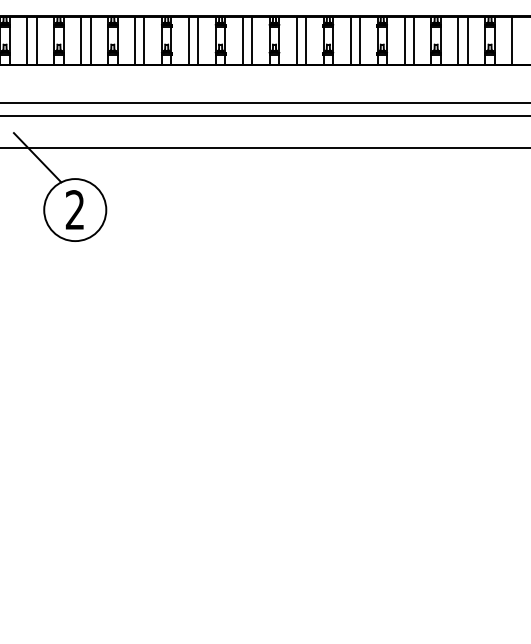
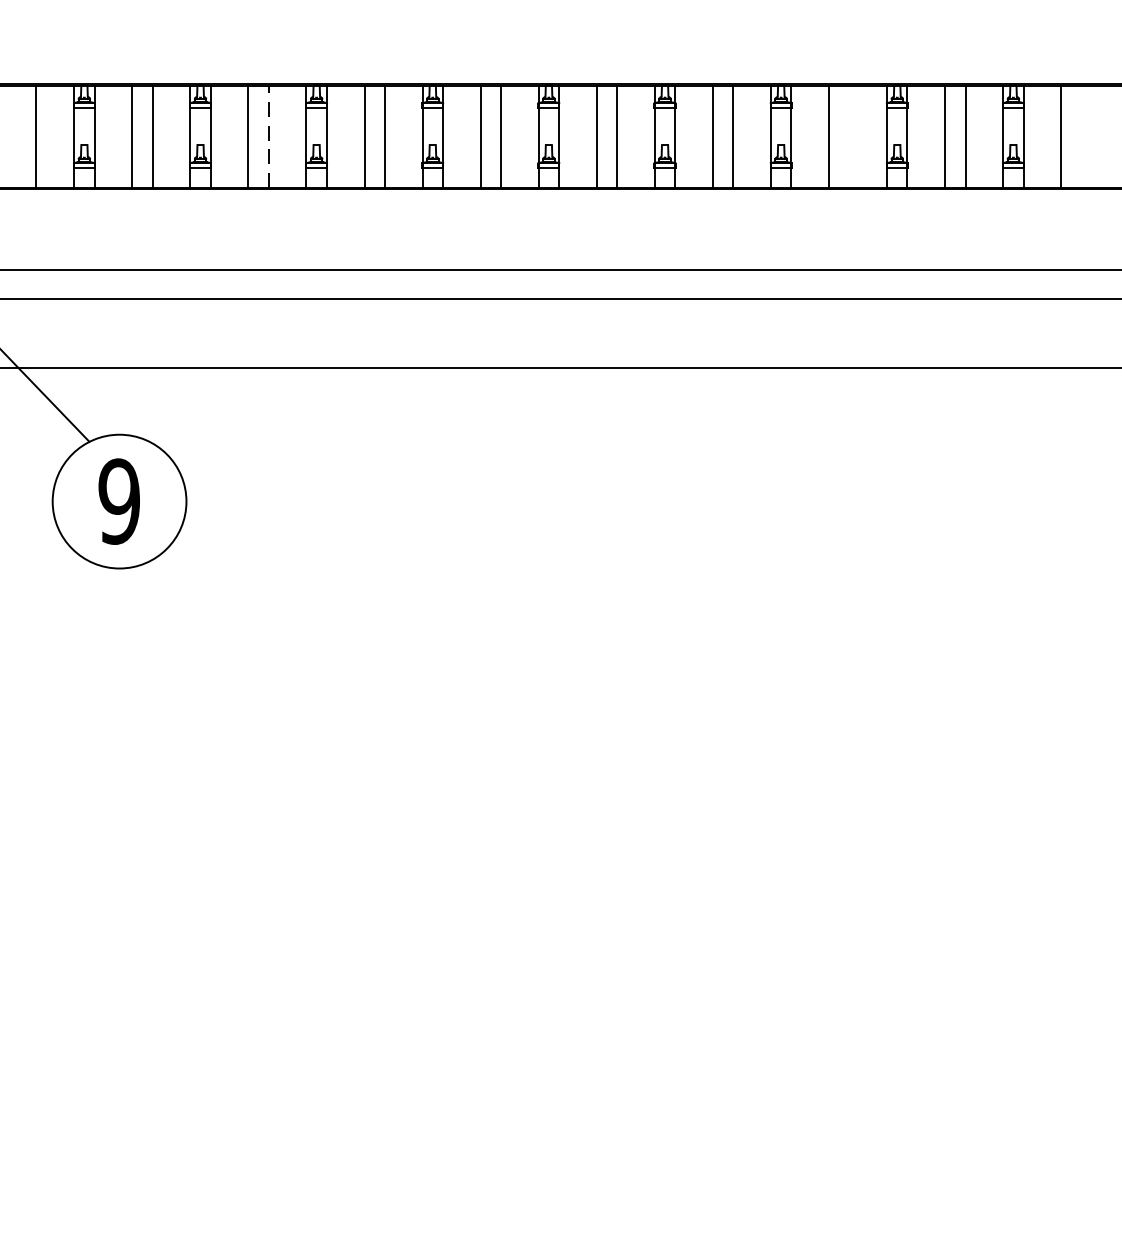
line: (27, 40) -> (16, 136), removed
line: (144, 40) -> (268, 136), solid -> dashed
line: (413, 40) -> (848, 136), removed
text: (74, 210) -> (117, 502), 2 -> 9

